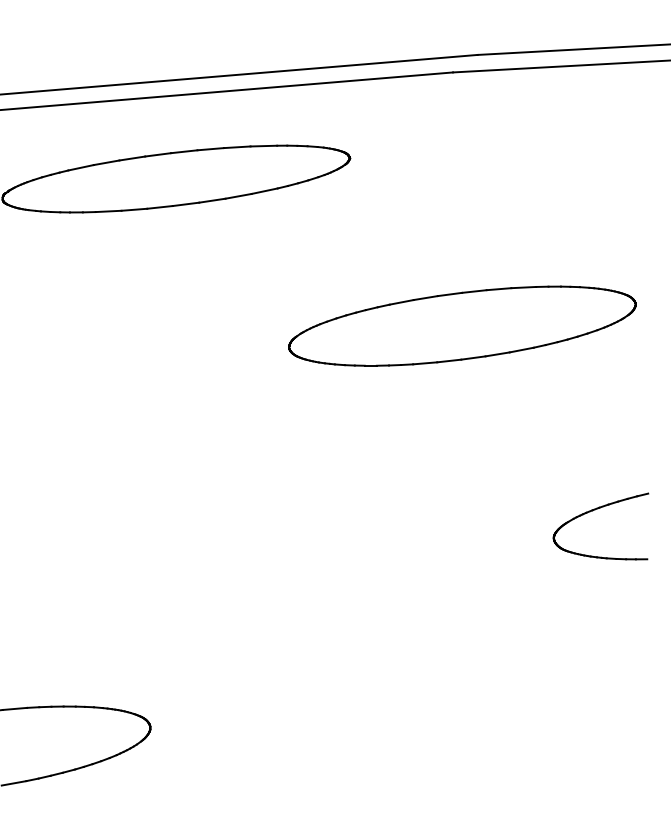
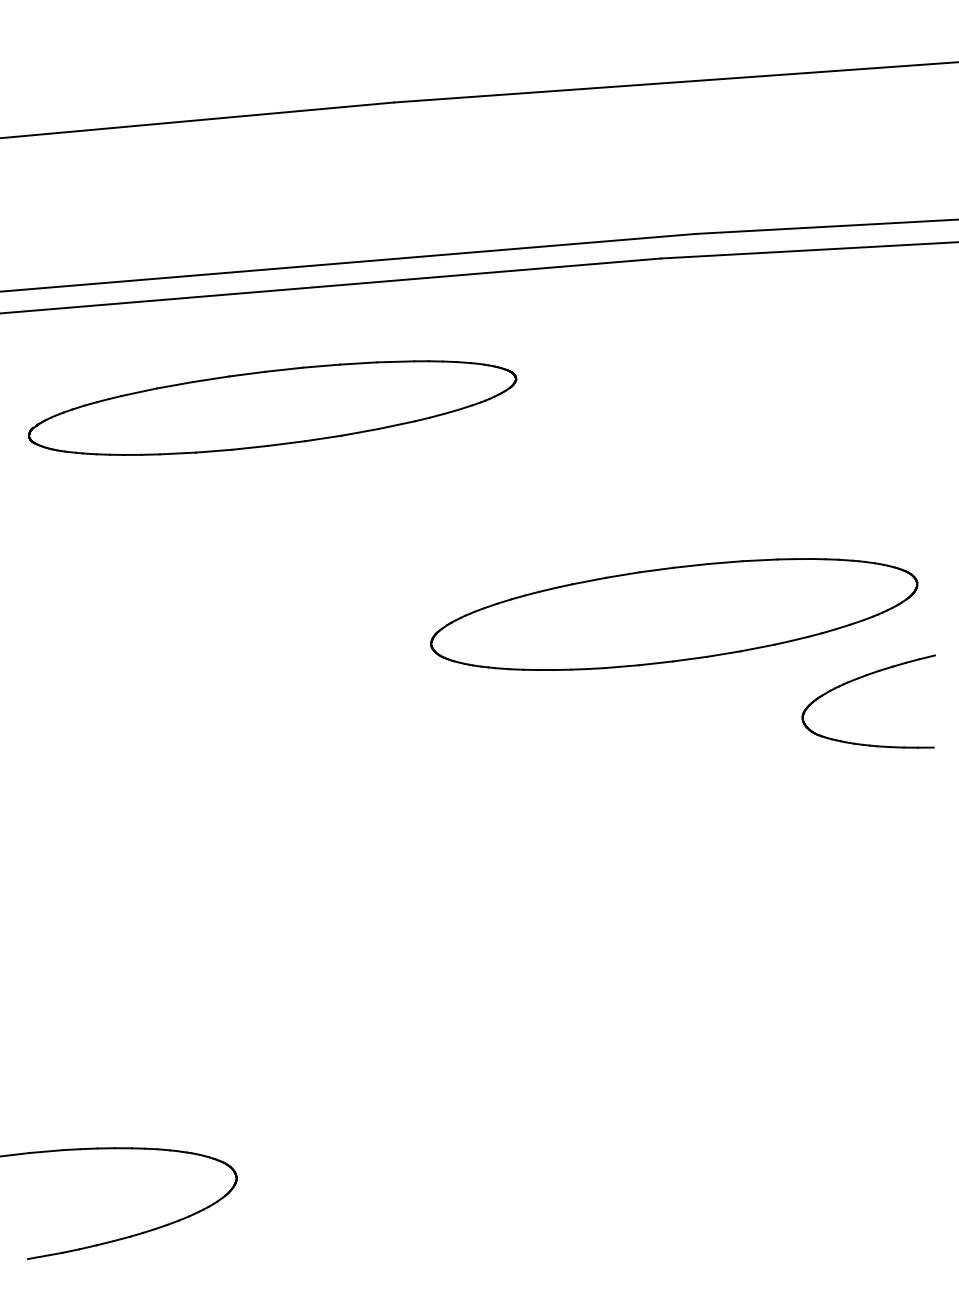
part: (595, 510) -> (861, 678), moved

